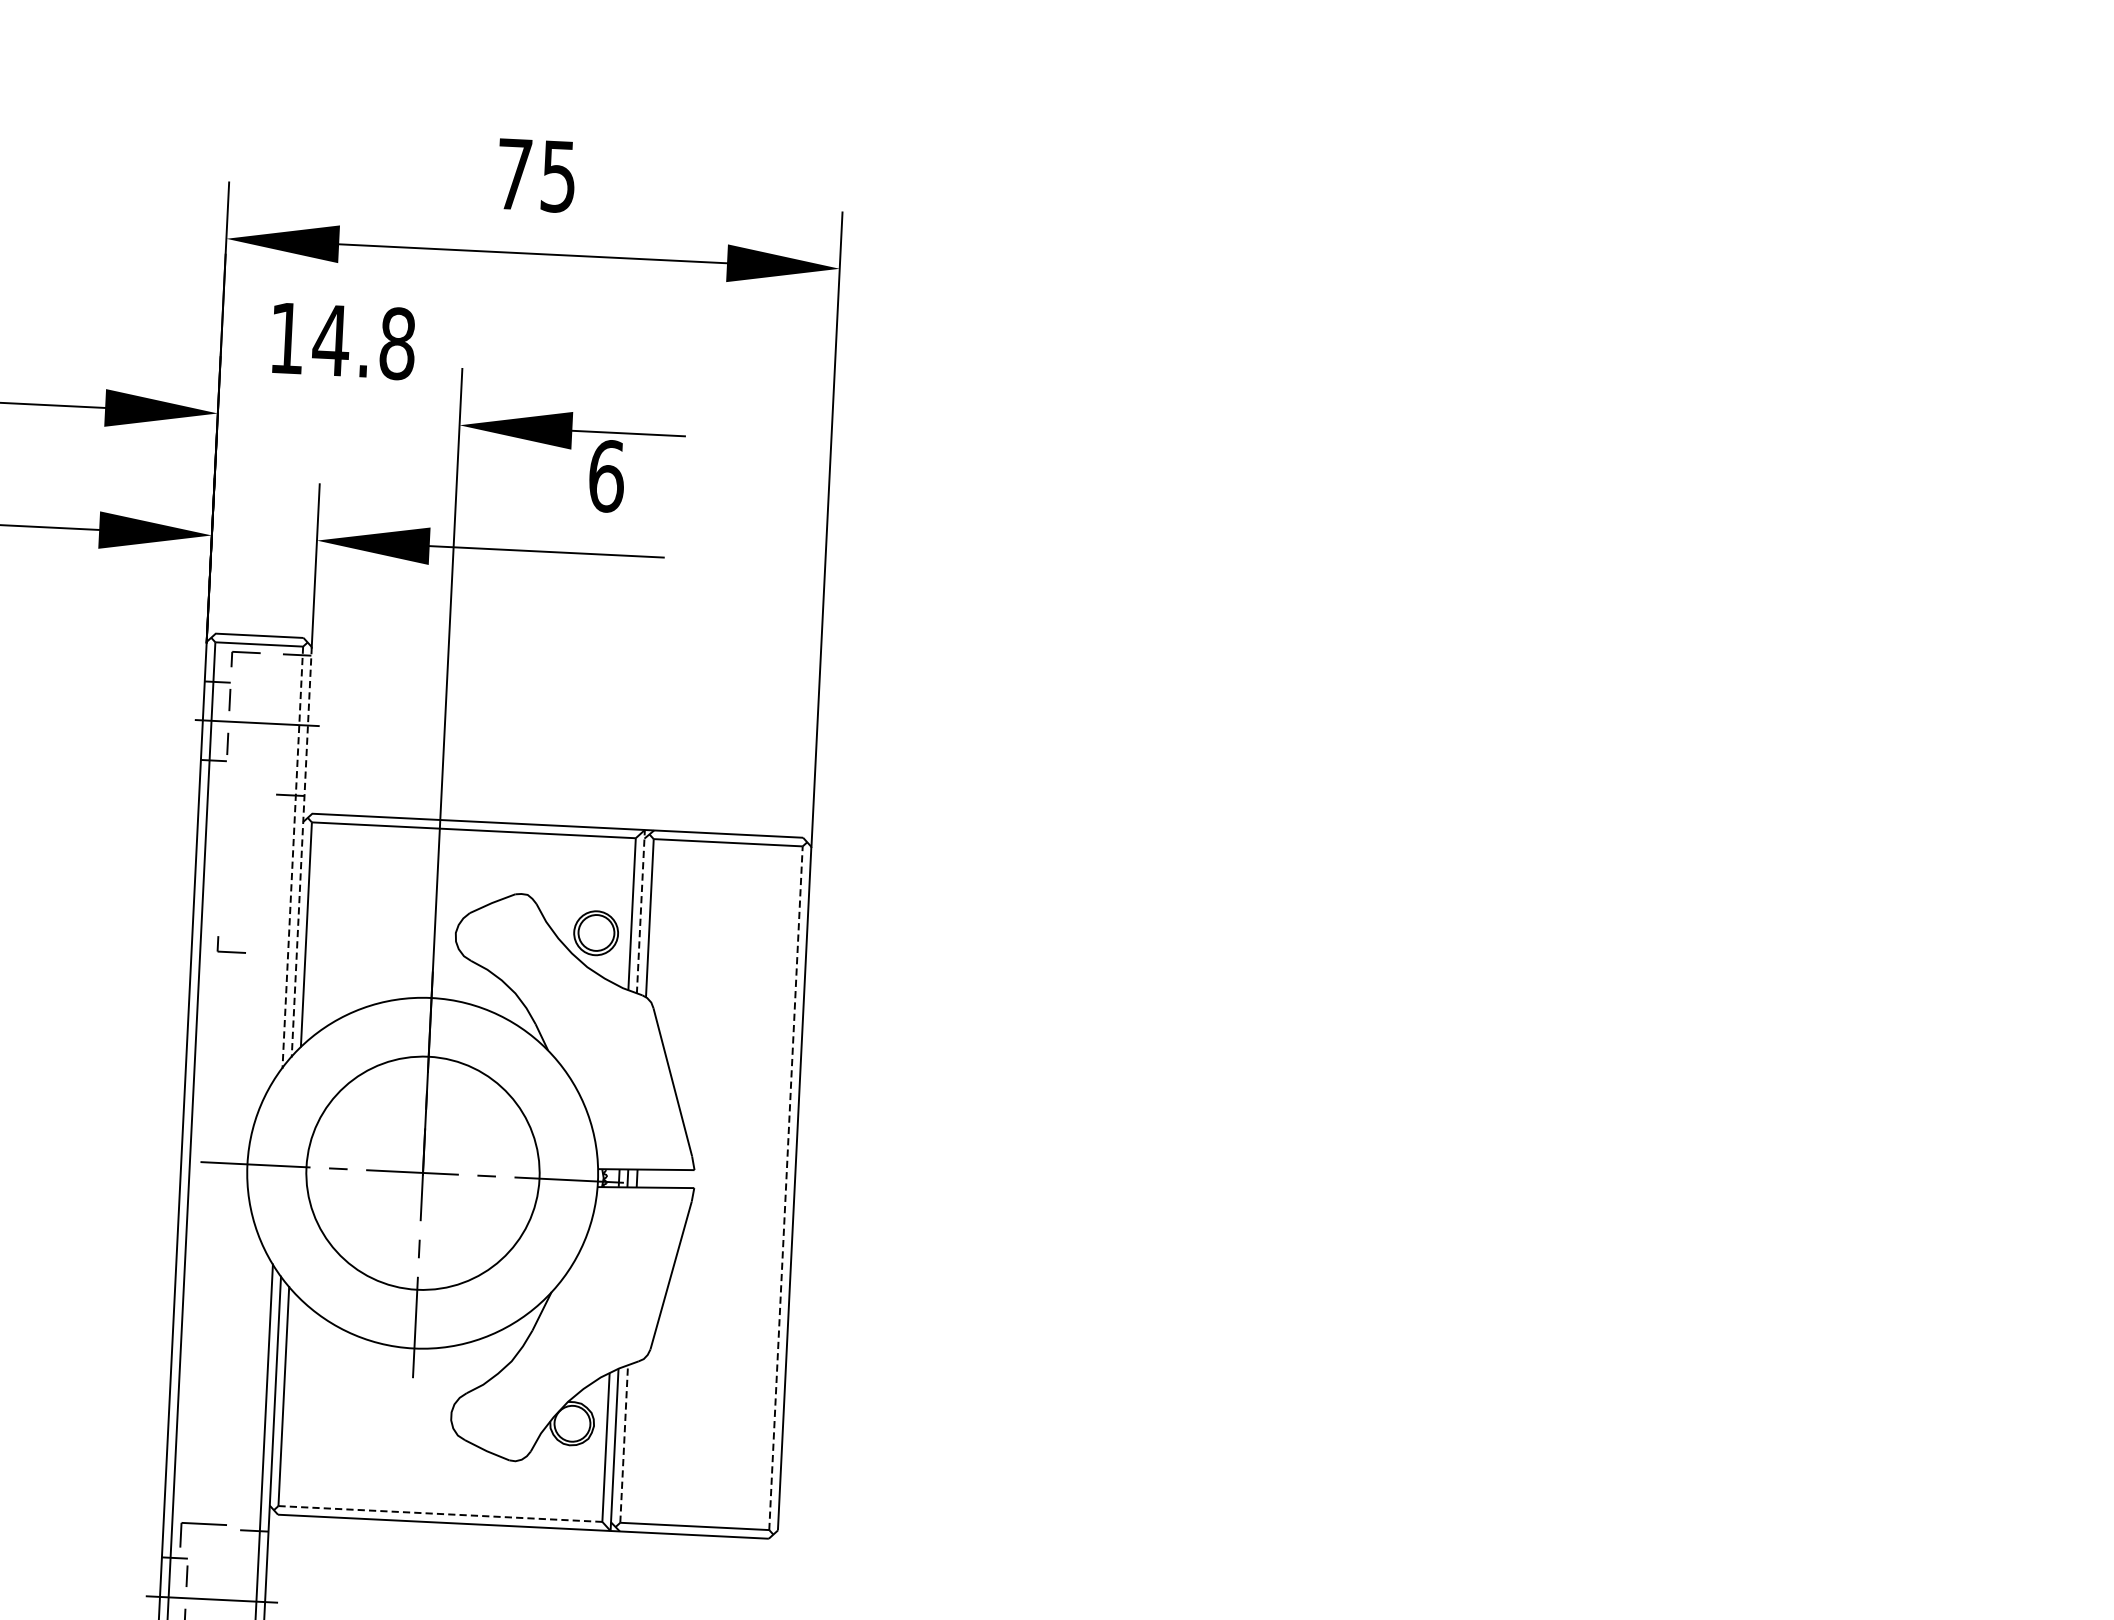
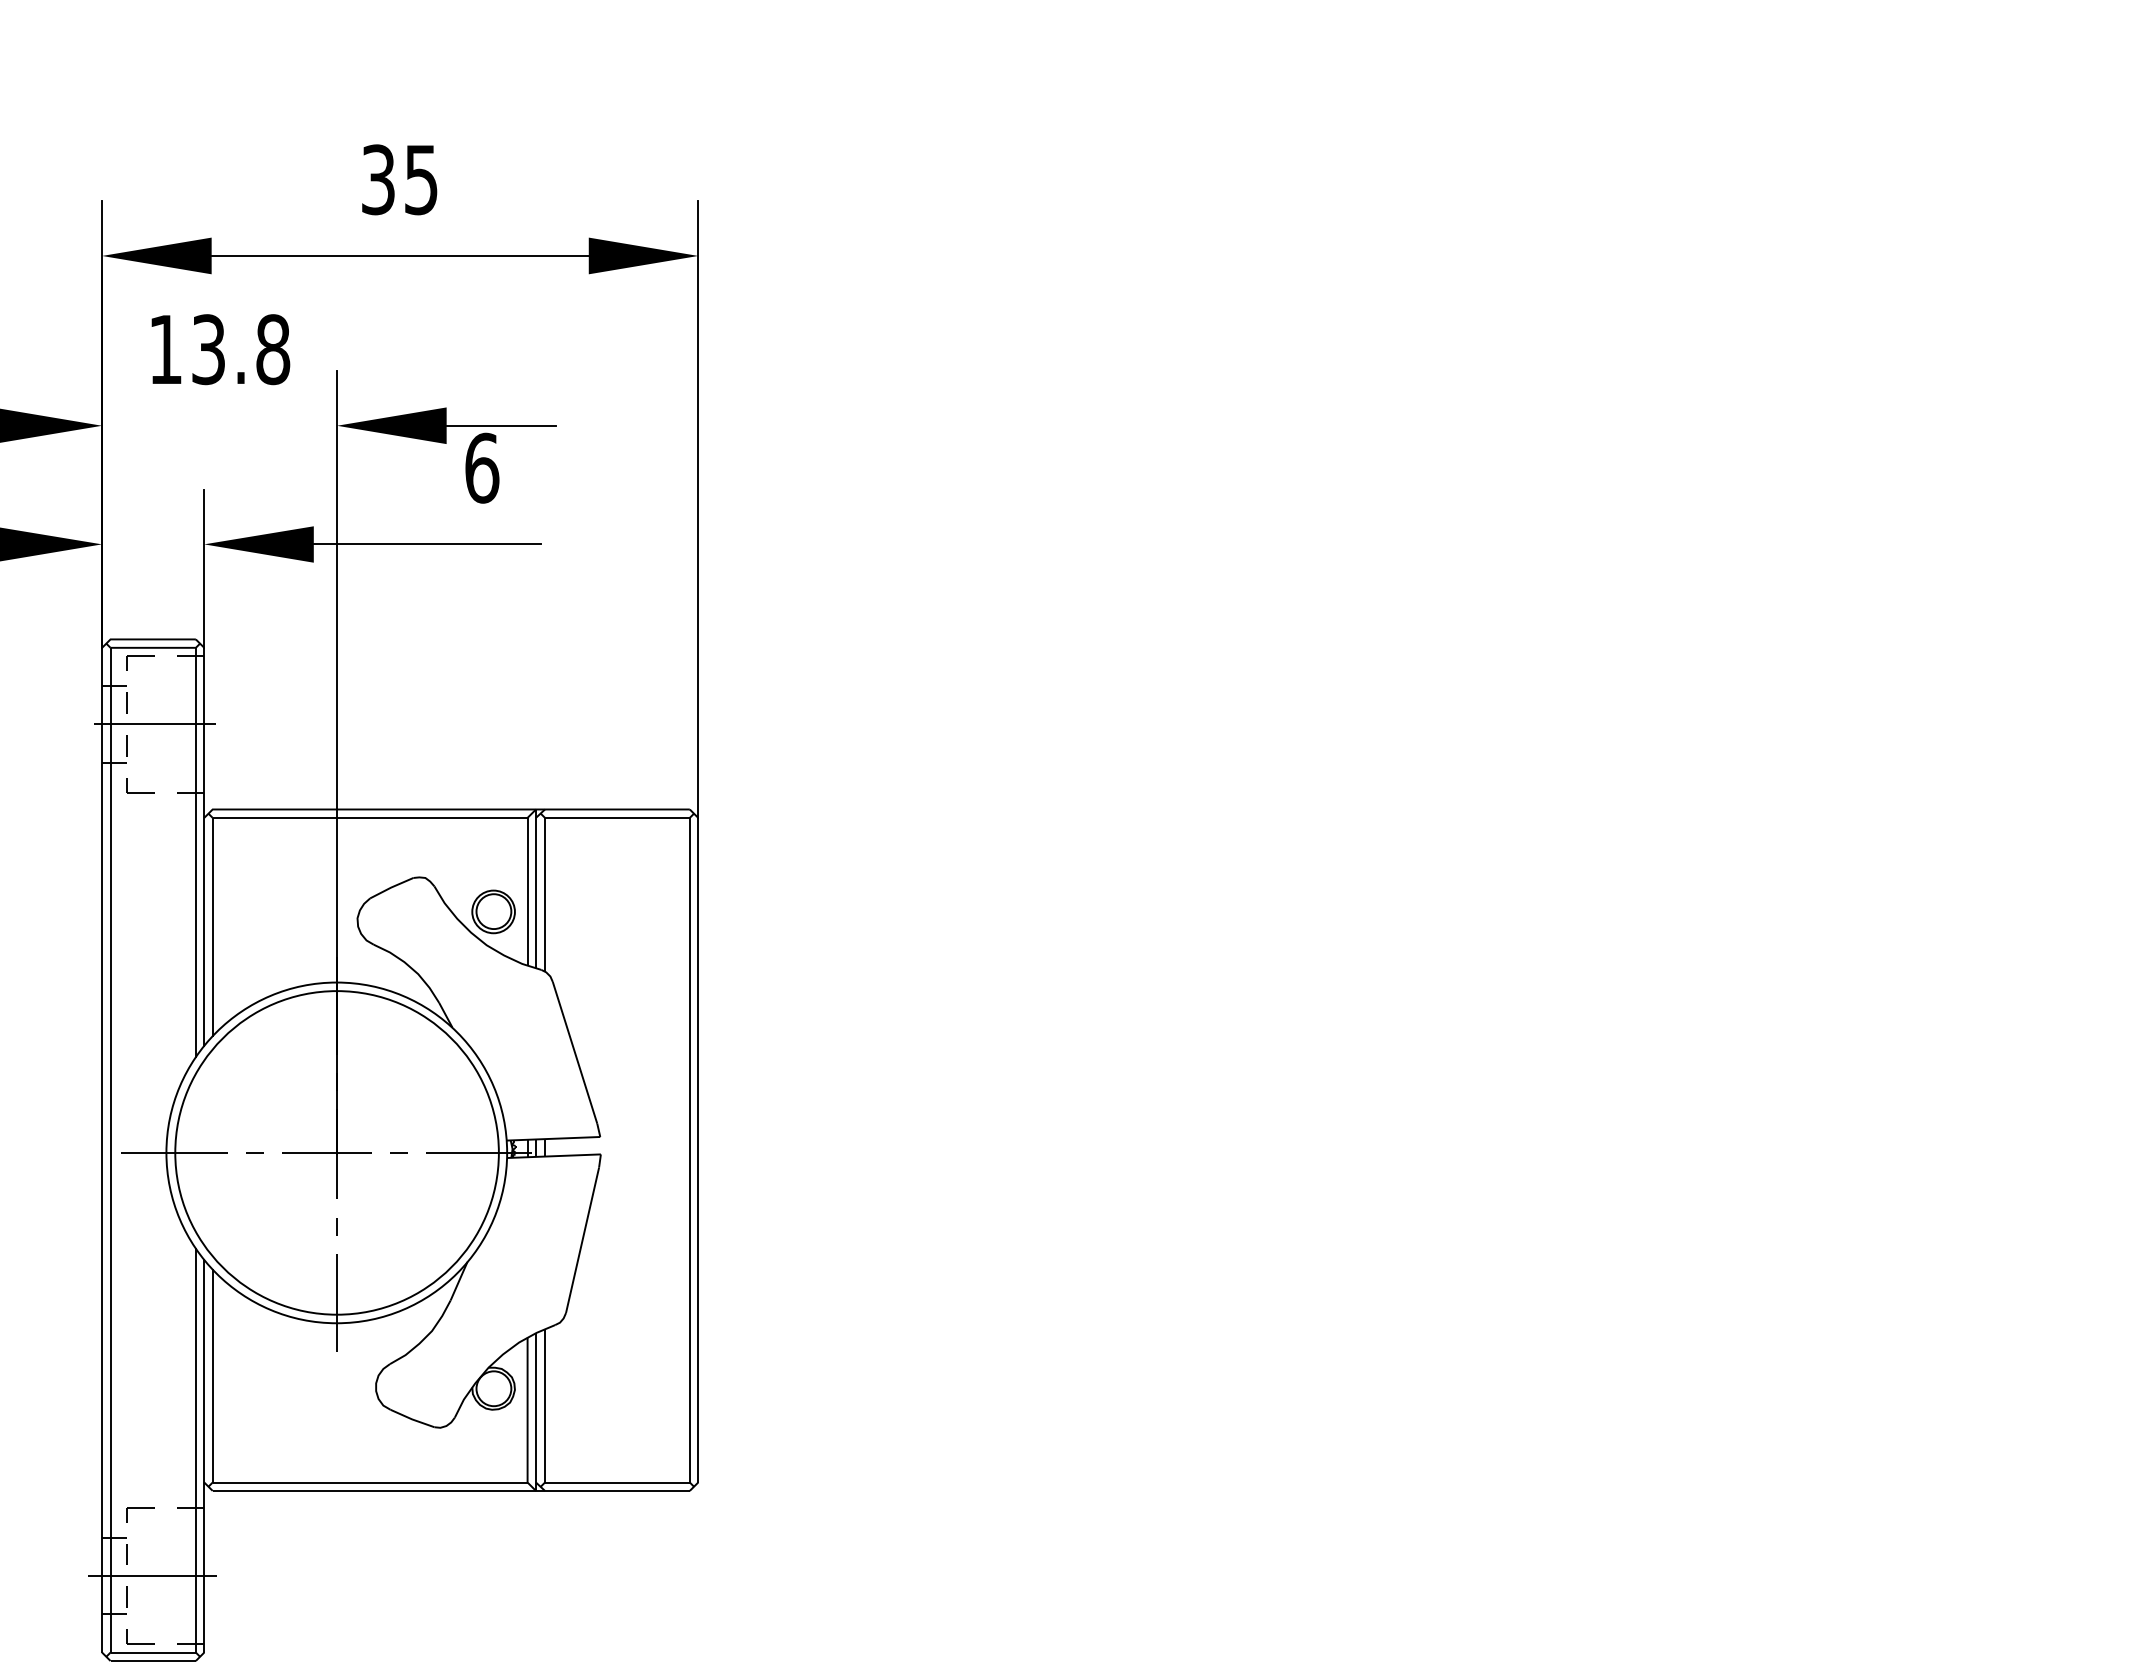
text: (514, 174) -> (378, 179), 75 -> 35
text: (331, 340) -> (208, 349), 14.8 -> 13.8
line: (301, 852) -> (204, 847), dashed -> solid
line: (292, 858) -> (195, 853), dashed -> solid
line: (641, 912) -> (536, 889), dashed -> solid
part: (231, 952) -> (140, 792), moved
circle: (422, 1172) -> (336, 1152), size x1.43
line: (785, 1187) -> (689, 1149), dashed -> solid
line: (624, 1443) -> (545, 1405), dashed -> solid
line: (440, 1513) -> (370, 1482), dashed -> solid
part: (202, 1535) -> (140, 1514), size x0.62

